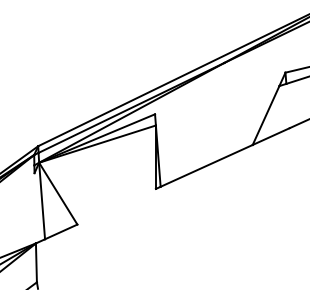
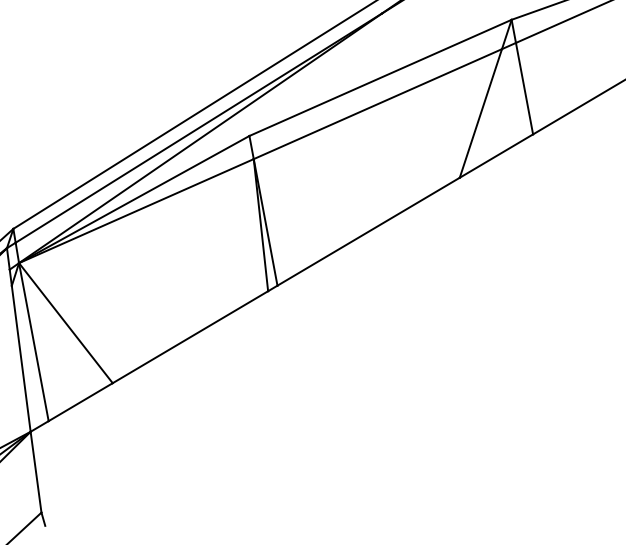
line: (220, 93) -> (381, 77), added
line: (217, 105) -> (377, 103), added
line: (287, 105) -> (523, 87), added
line: (116, 206) -> (190, 336), added
line: (34, 208) -> (19, 359), added

